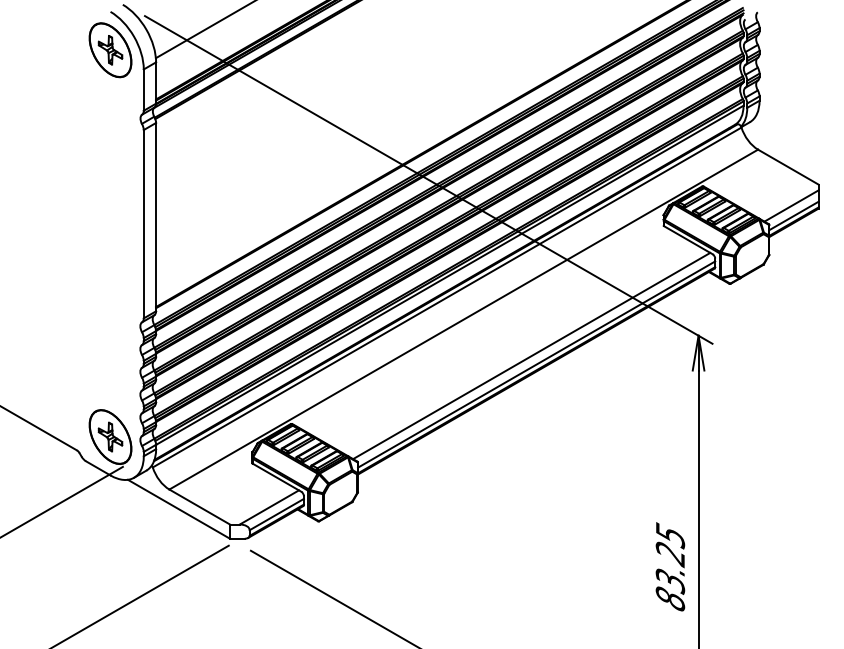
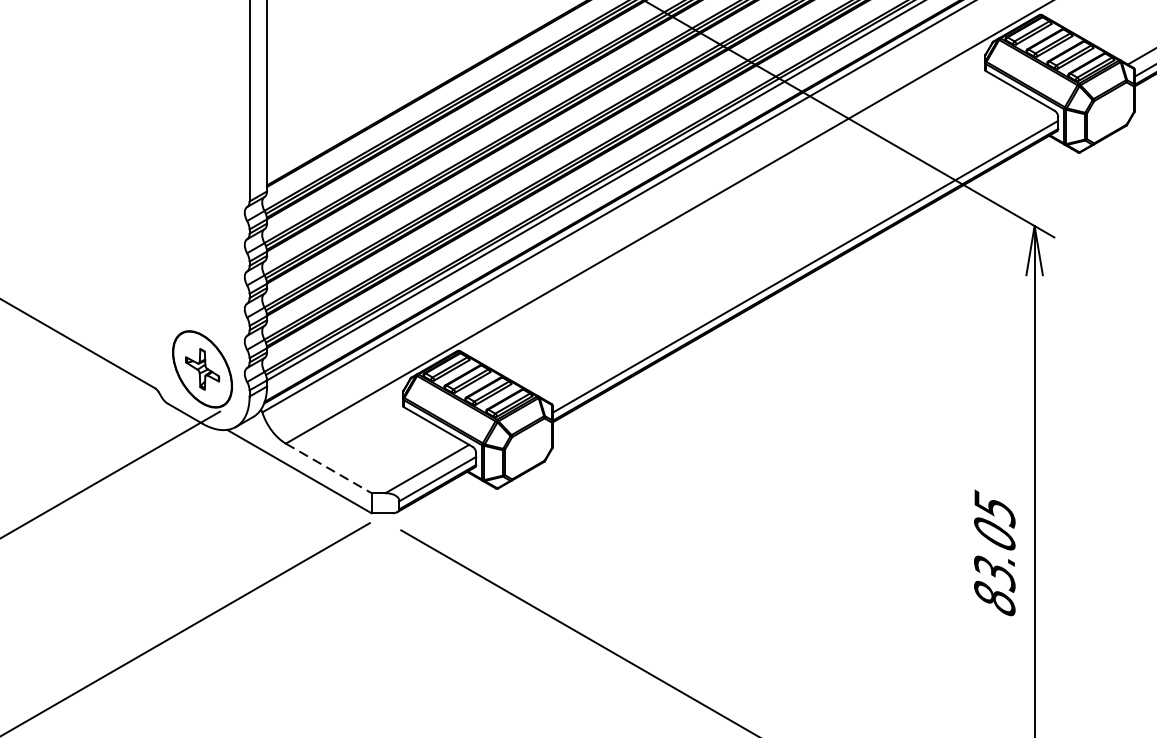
line: (531, 355) -> (798, 253), removed
line: (199, 507) -> (328, 469), solid -> dashed
text: (670, 554) -> (994, 535), 83.25 -> 83.05

